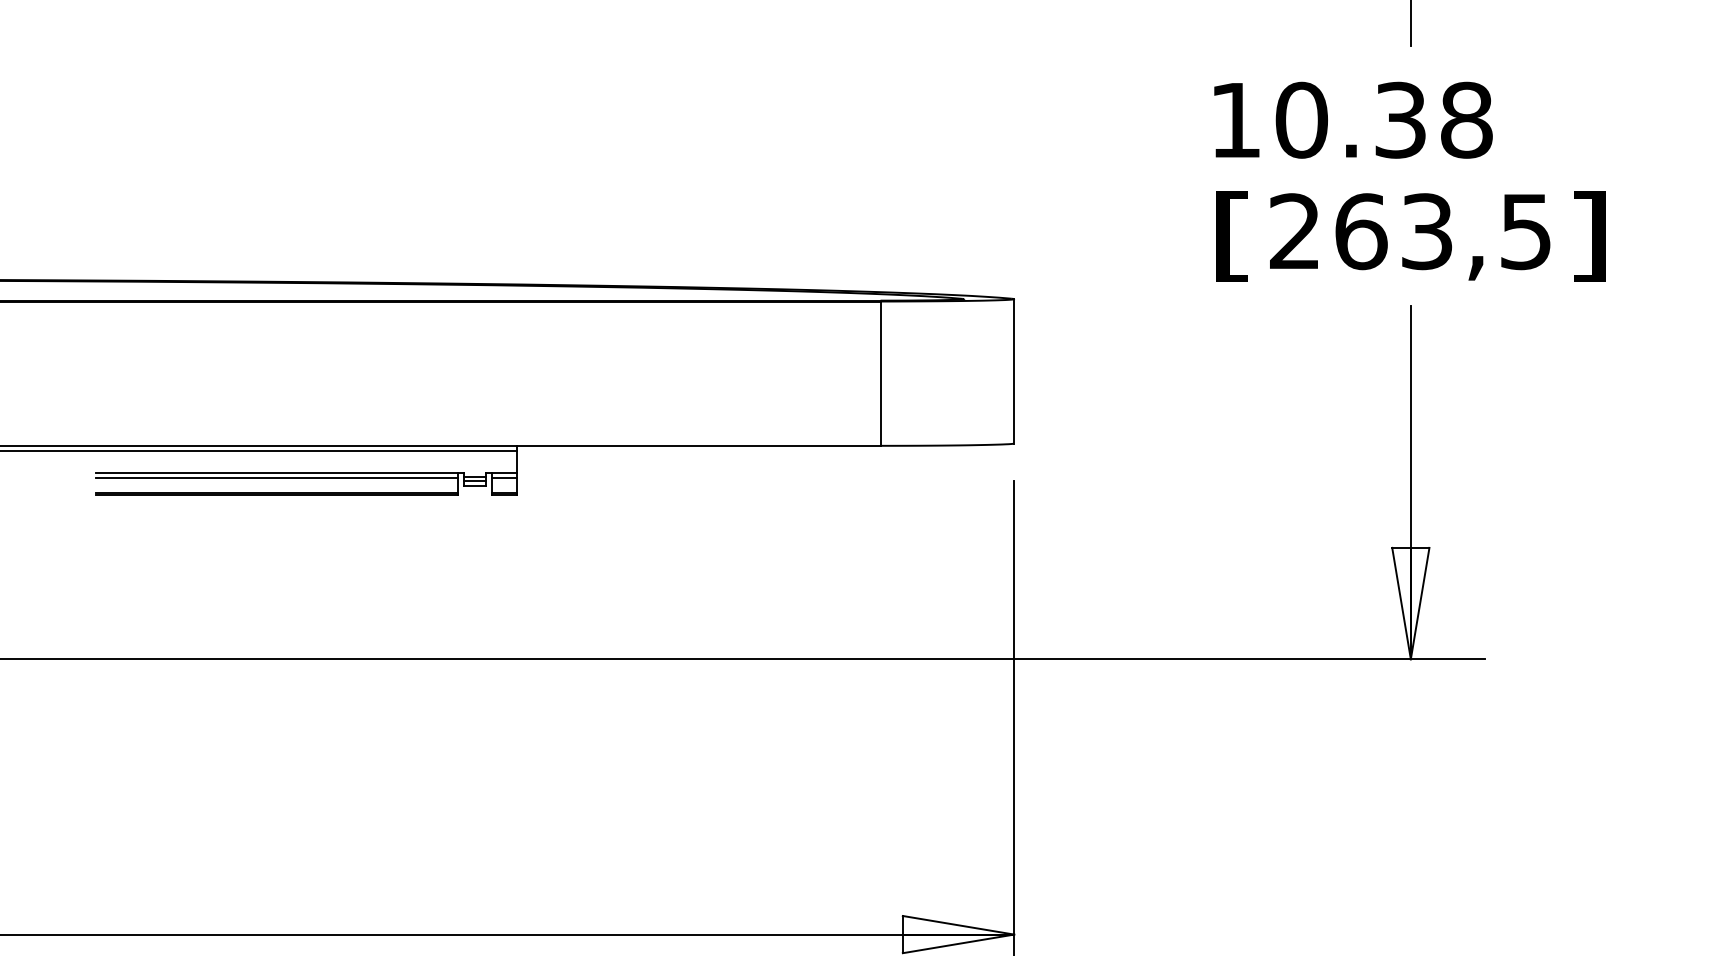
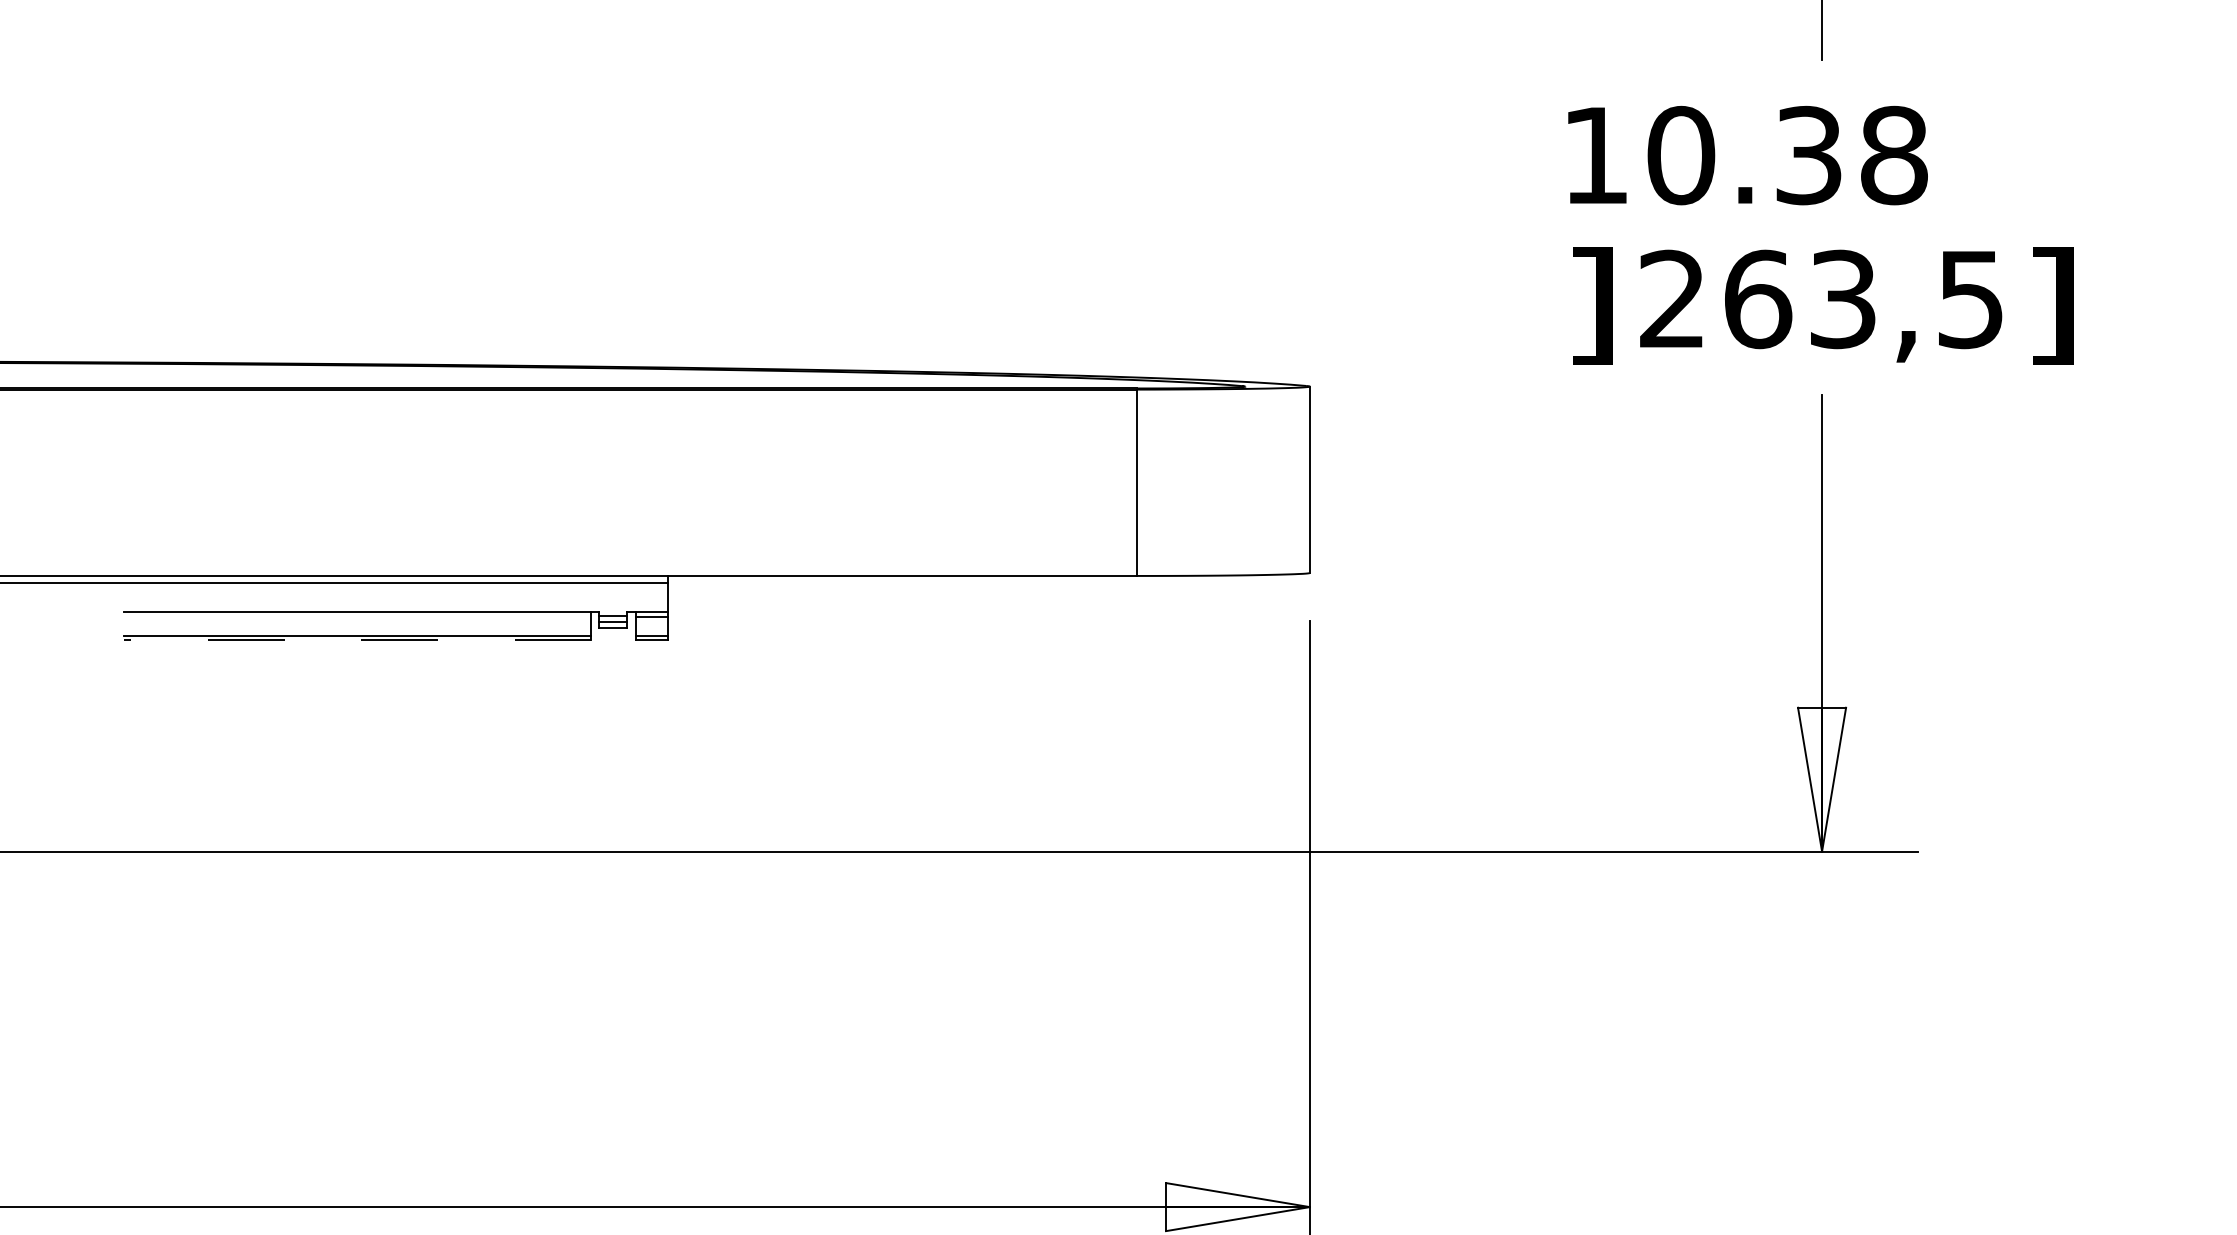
text: (1232, 236) -> (1591, 305), [ -> ]
line: (276, 477) -> (357, 616), removed
line: (276, 495) -> (357, 640), solid -> dashed

